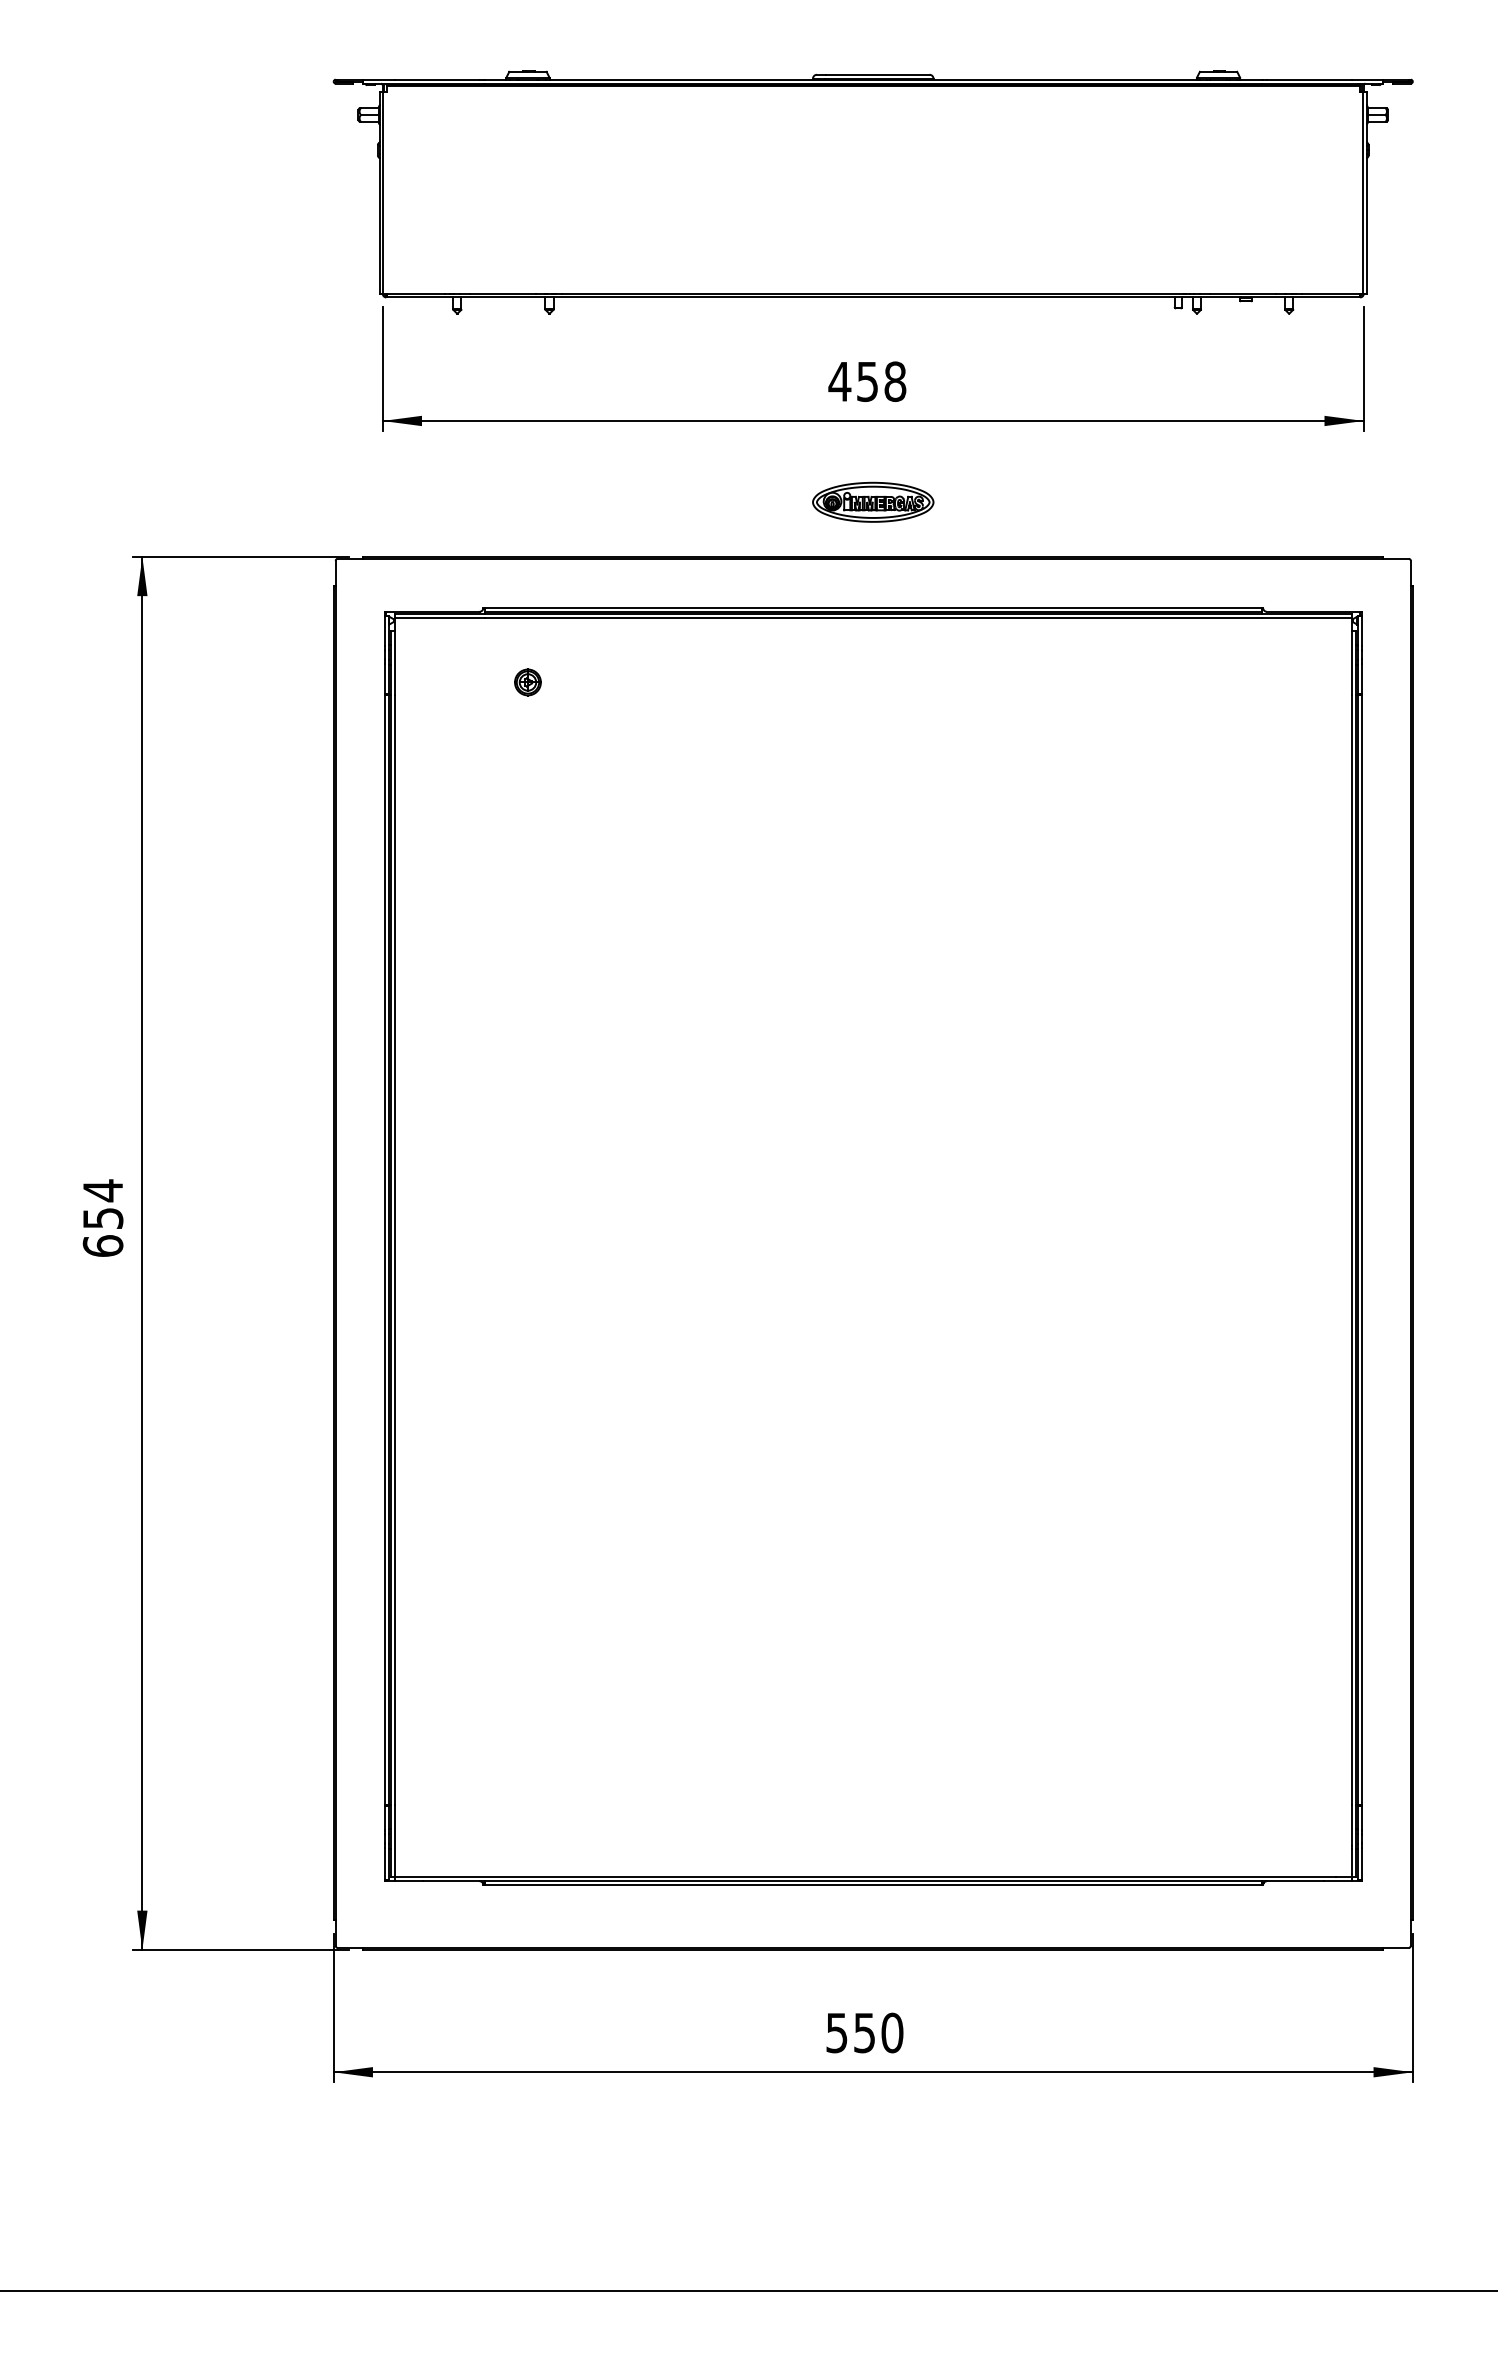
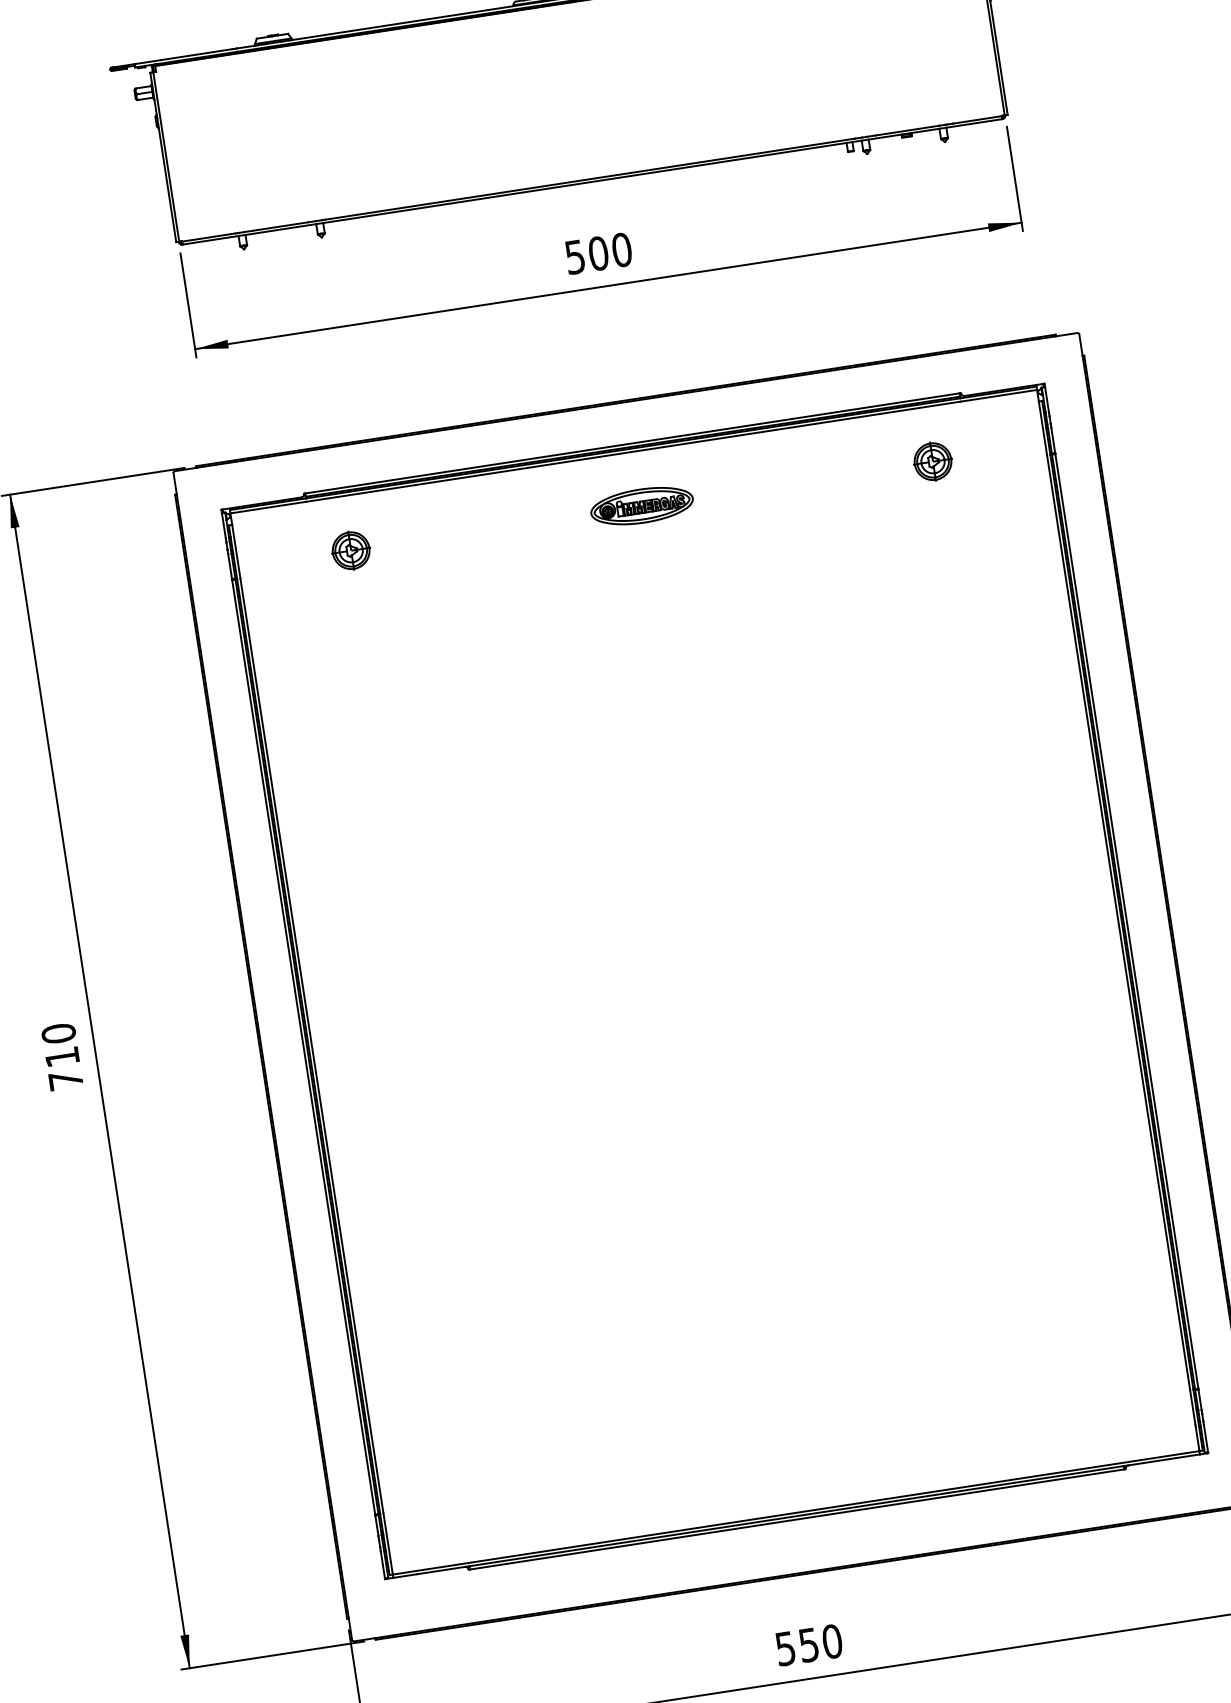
text: (867, 381) -> (598, 253), 458 -> 500
part: (873, 501) -> (642, 505), moved
part: (527, 682) -> (350, 550), size x1.67
part: (1218, 682) -> (932, 461), added
text: (102, 1217) -> (61, 1056), 654 -> 710

